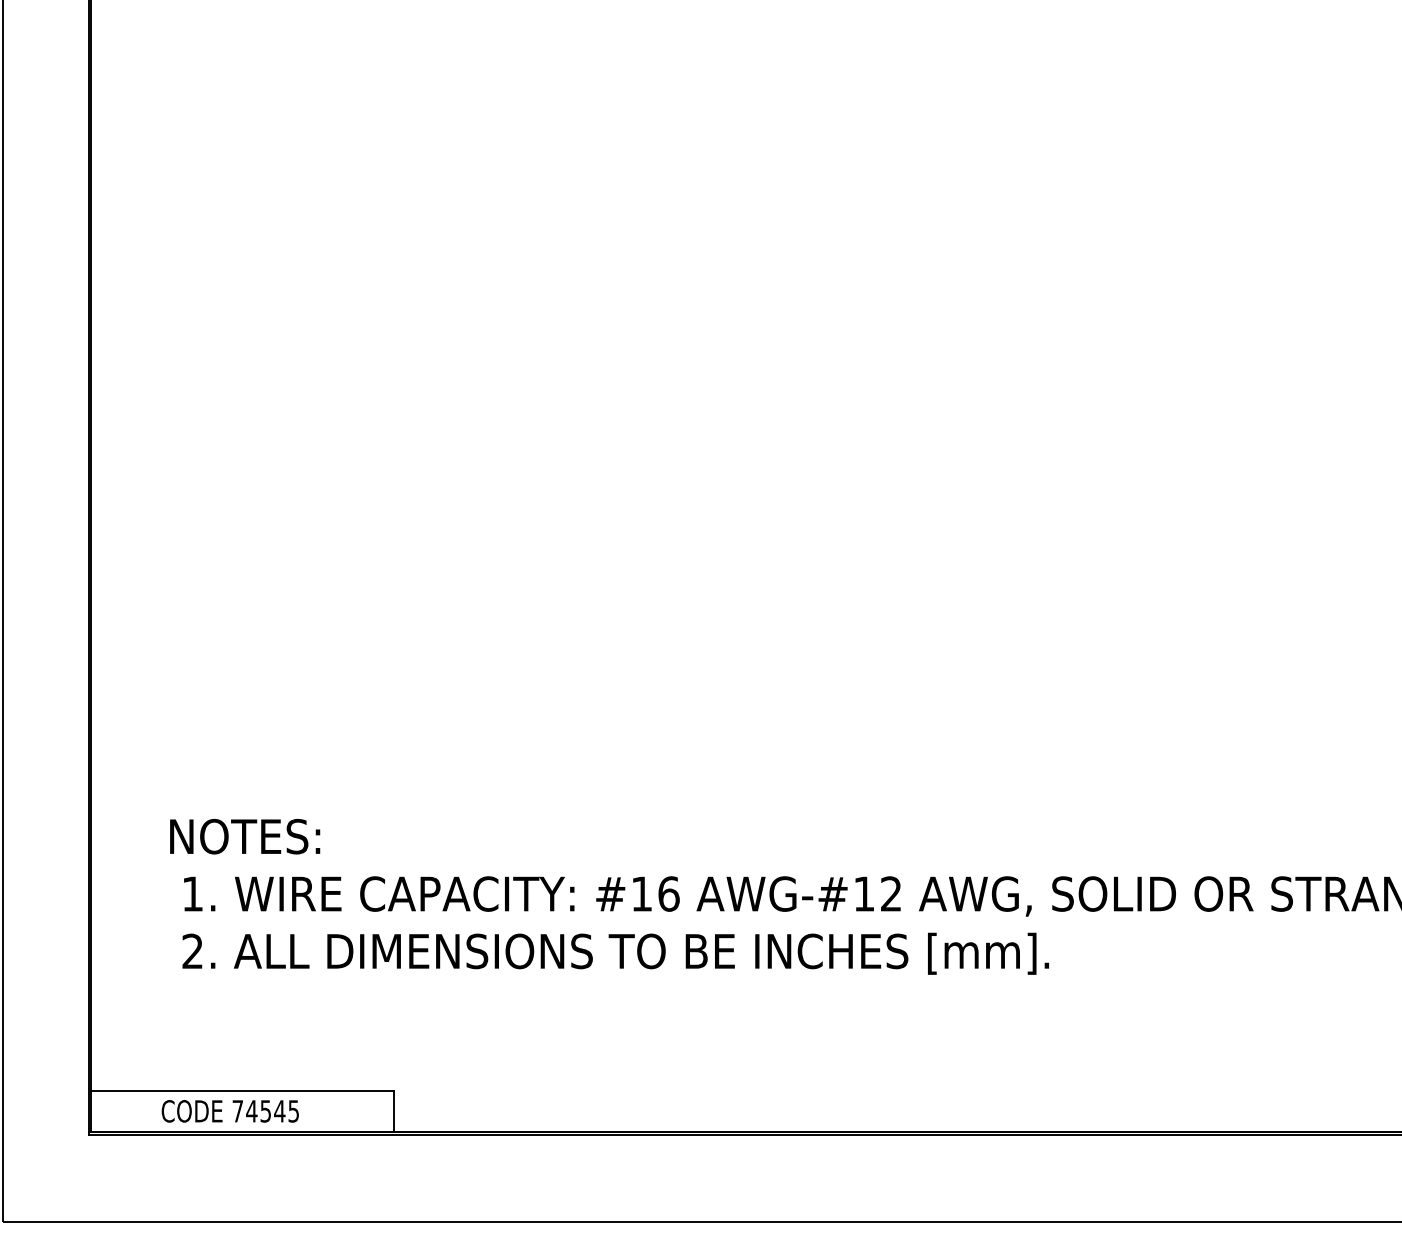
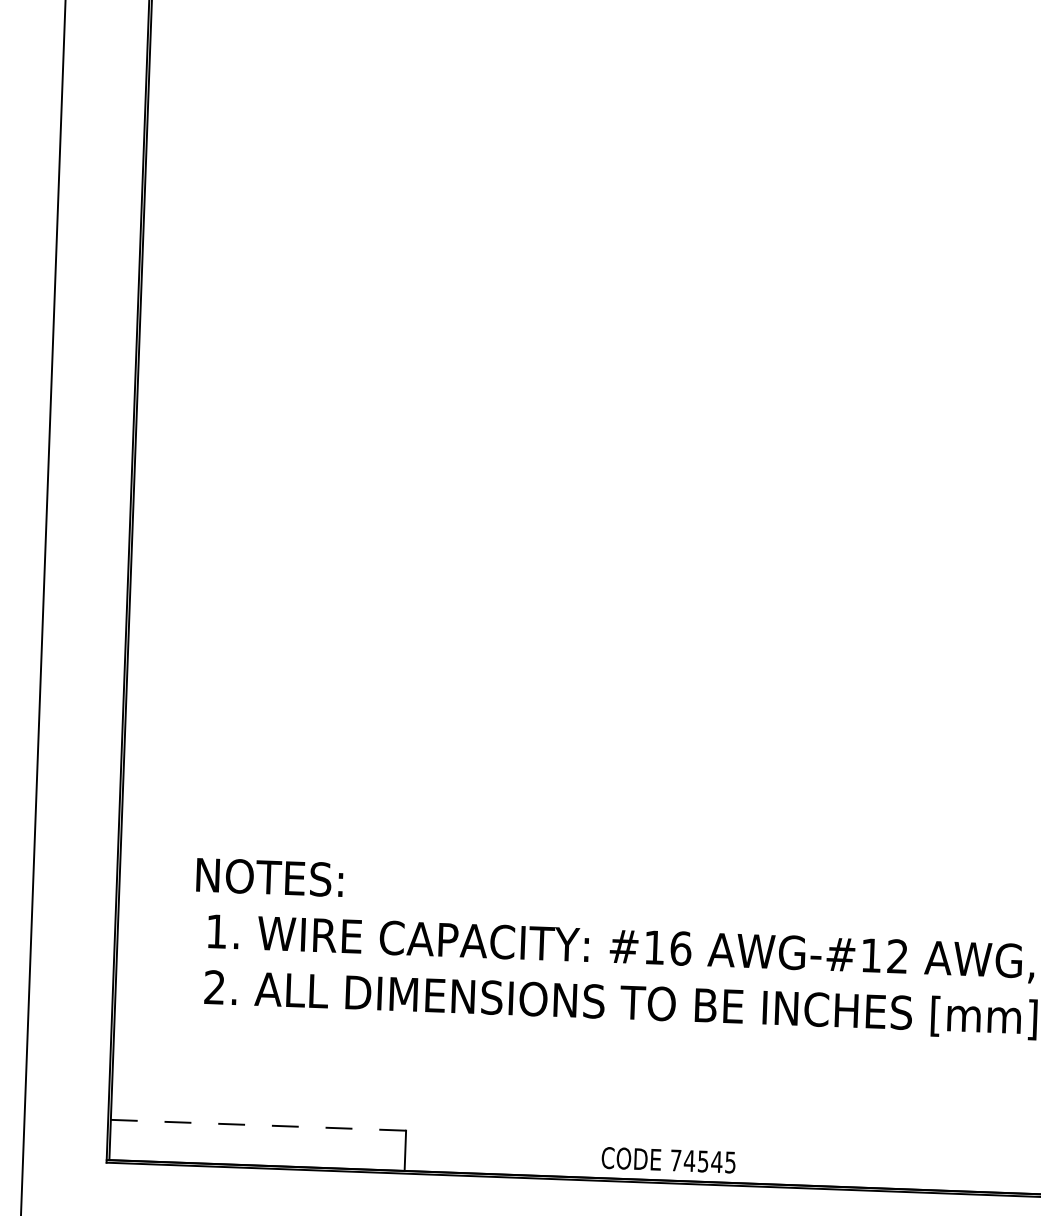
line: (243, 1090) -> (259, 1124), solid -> dashed
text: (229, 1111) -> (667, 1160), moved

